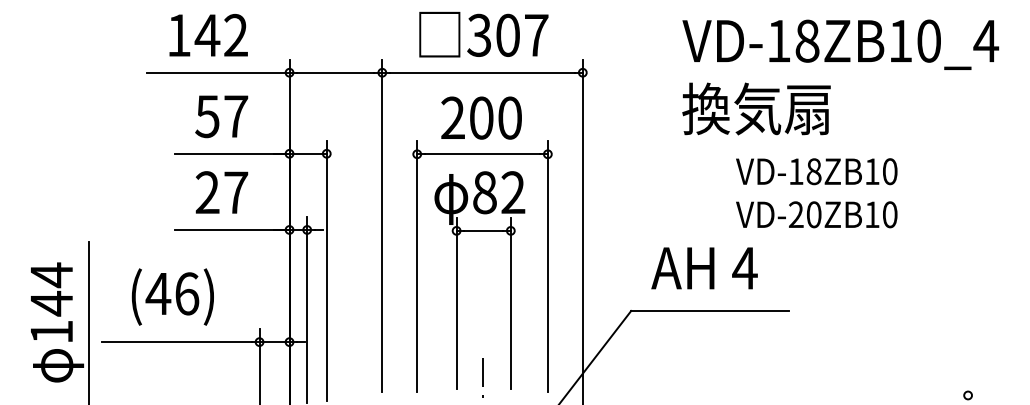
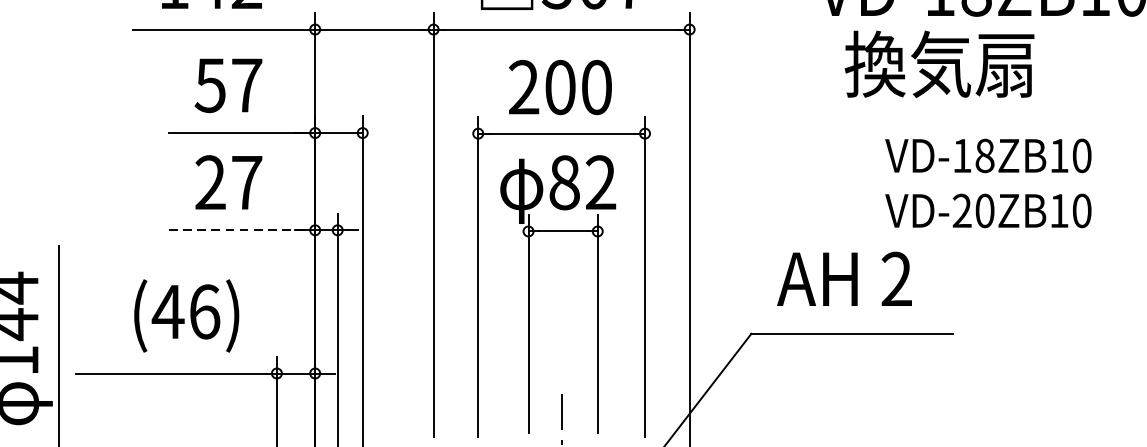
text: (756, 108) -> (939, 63), moved
line: (232, 229) -> (242, 229), solid -> dashed
text: (744, 267) -> (896, 278), 4 -> 2
text: (172, 296) -> (186, 315), moved

